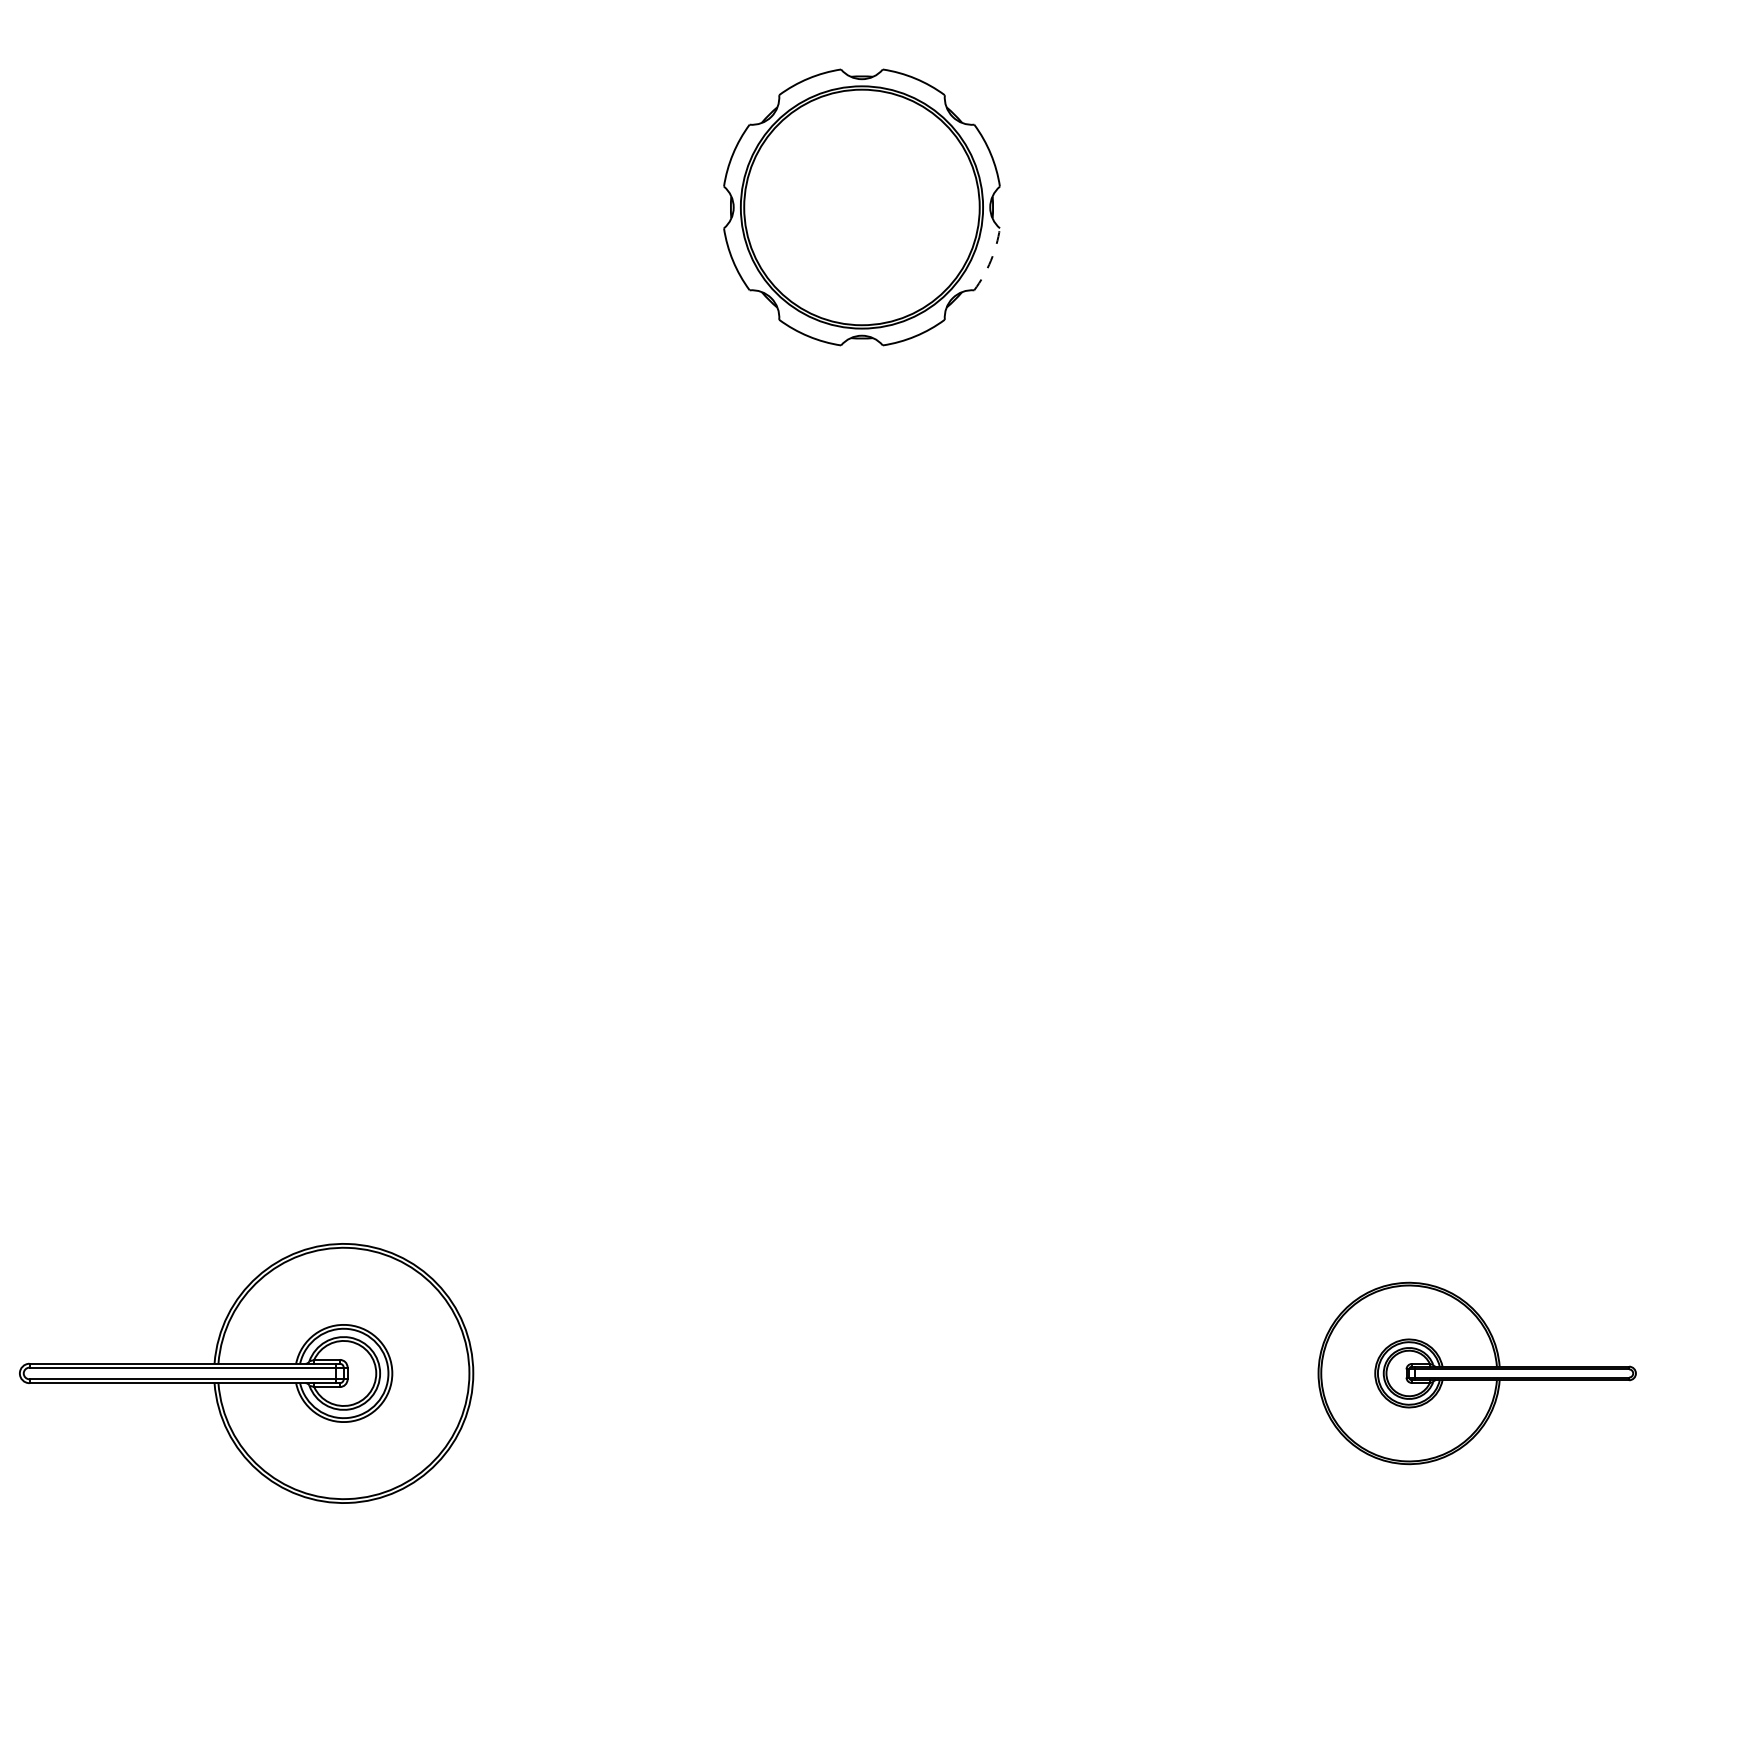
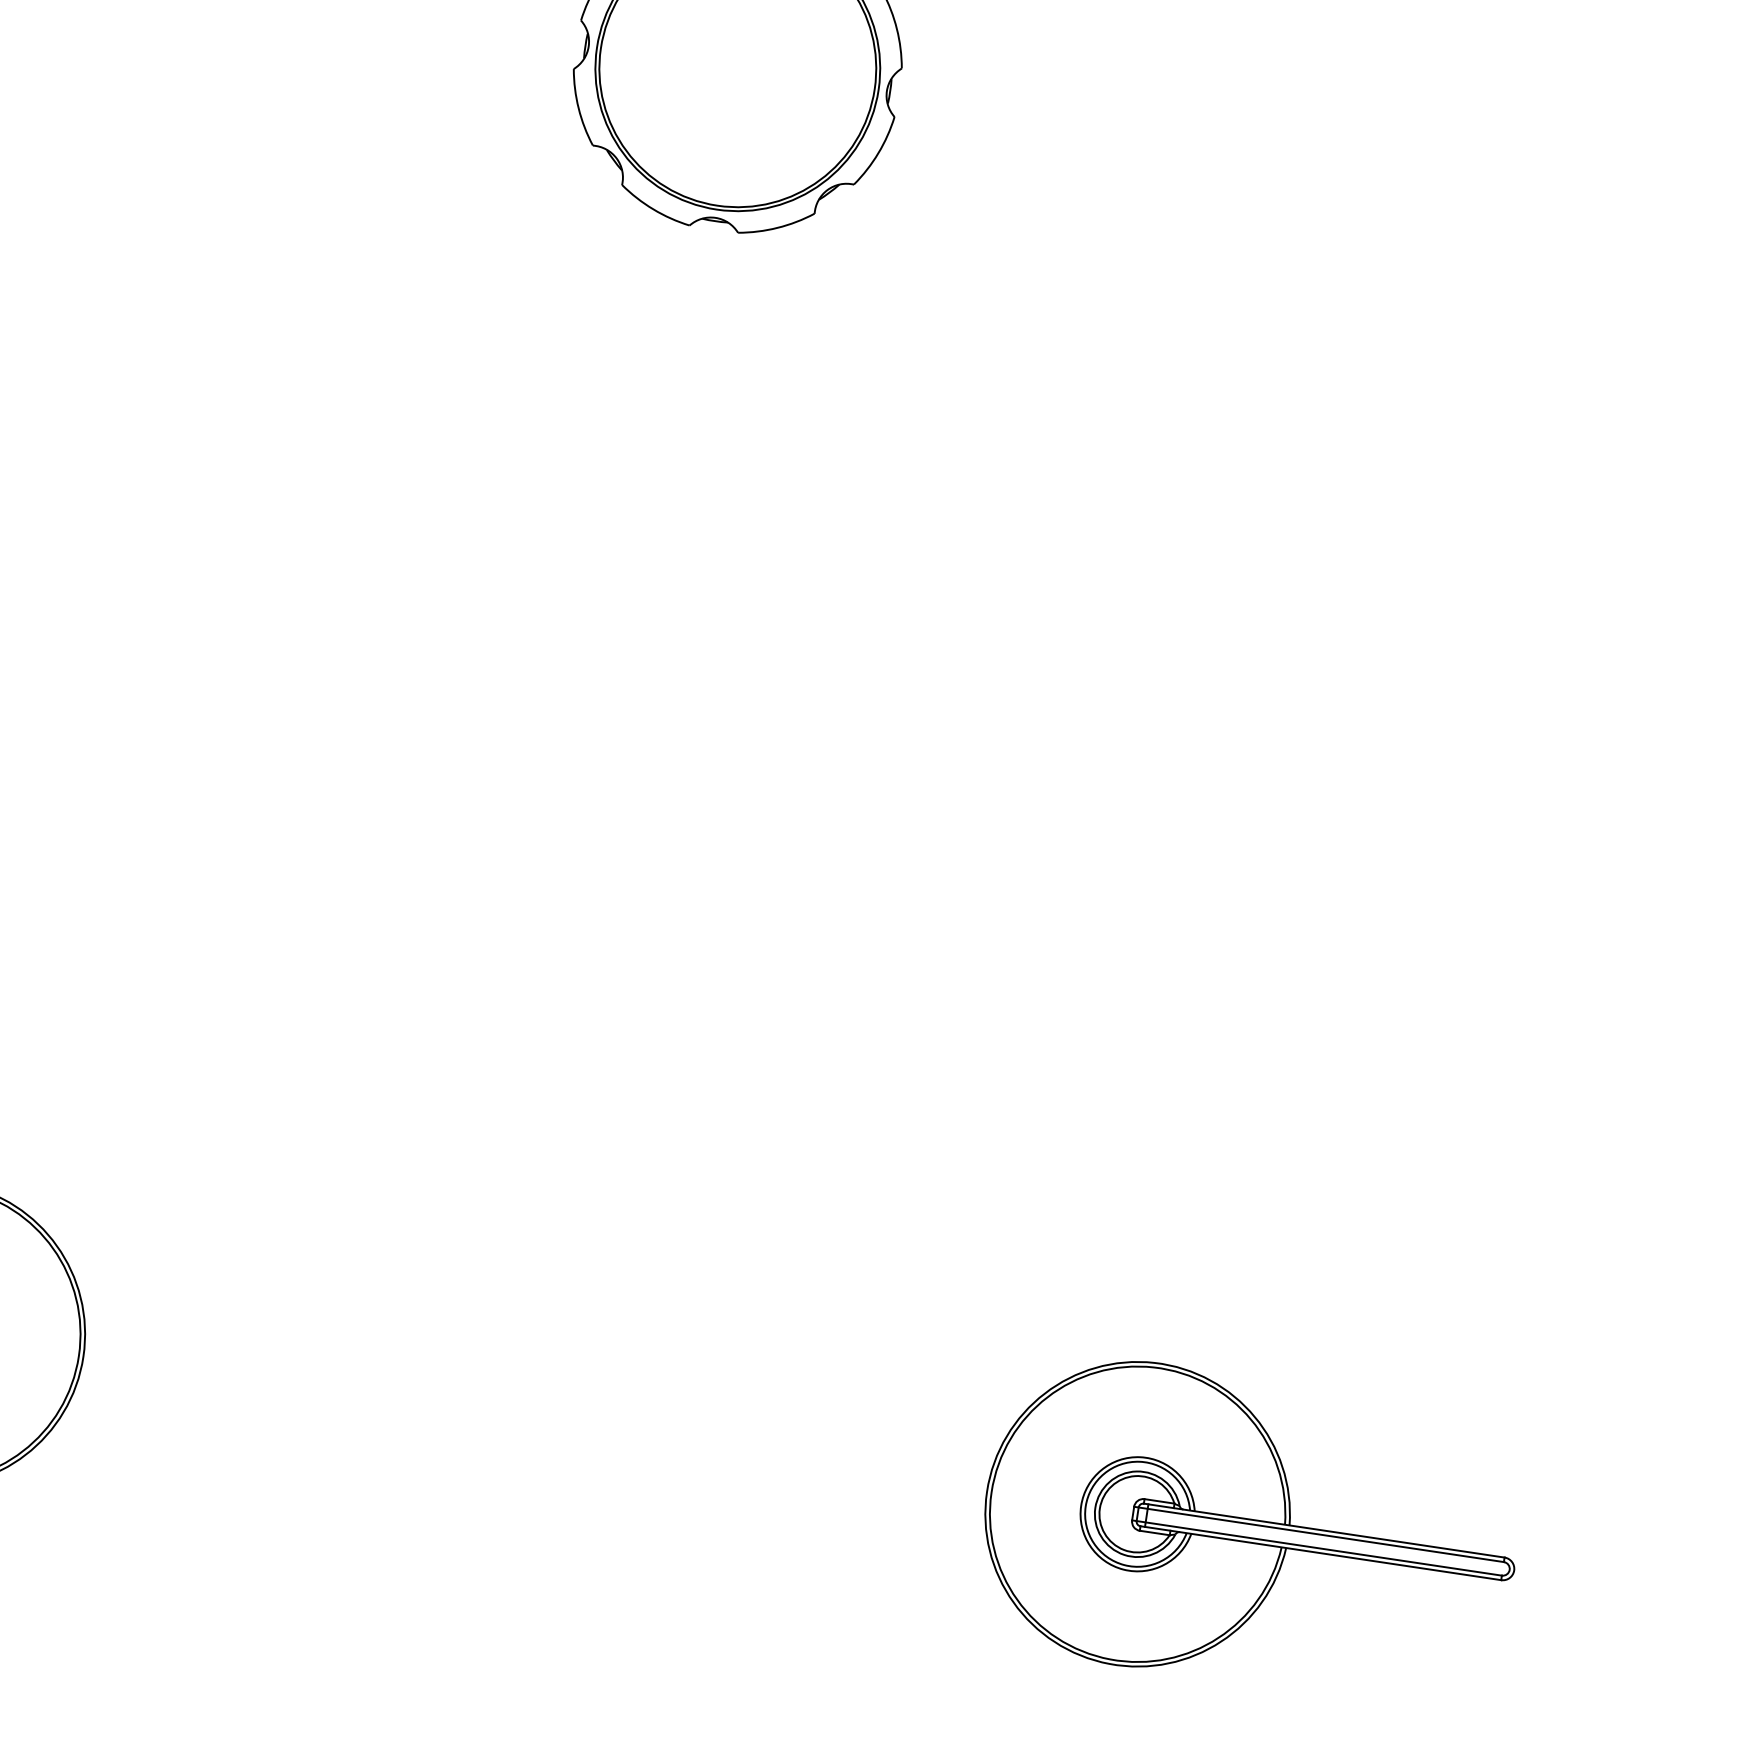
arc: (990, 260) -> (878, 152), dashed -> solid
part: (1476, 1373) -> (1249, 1531), size x1.43

